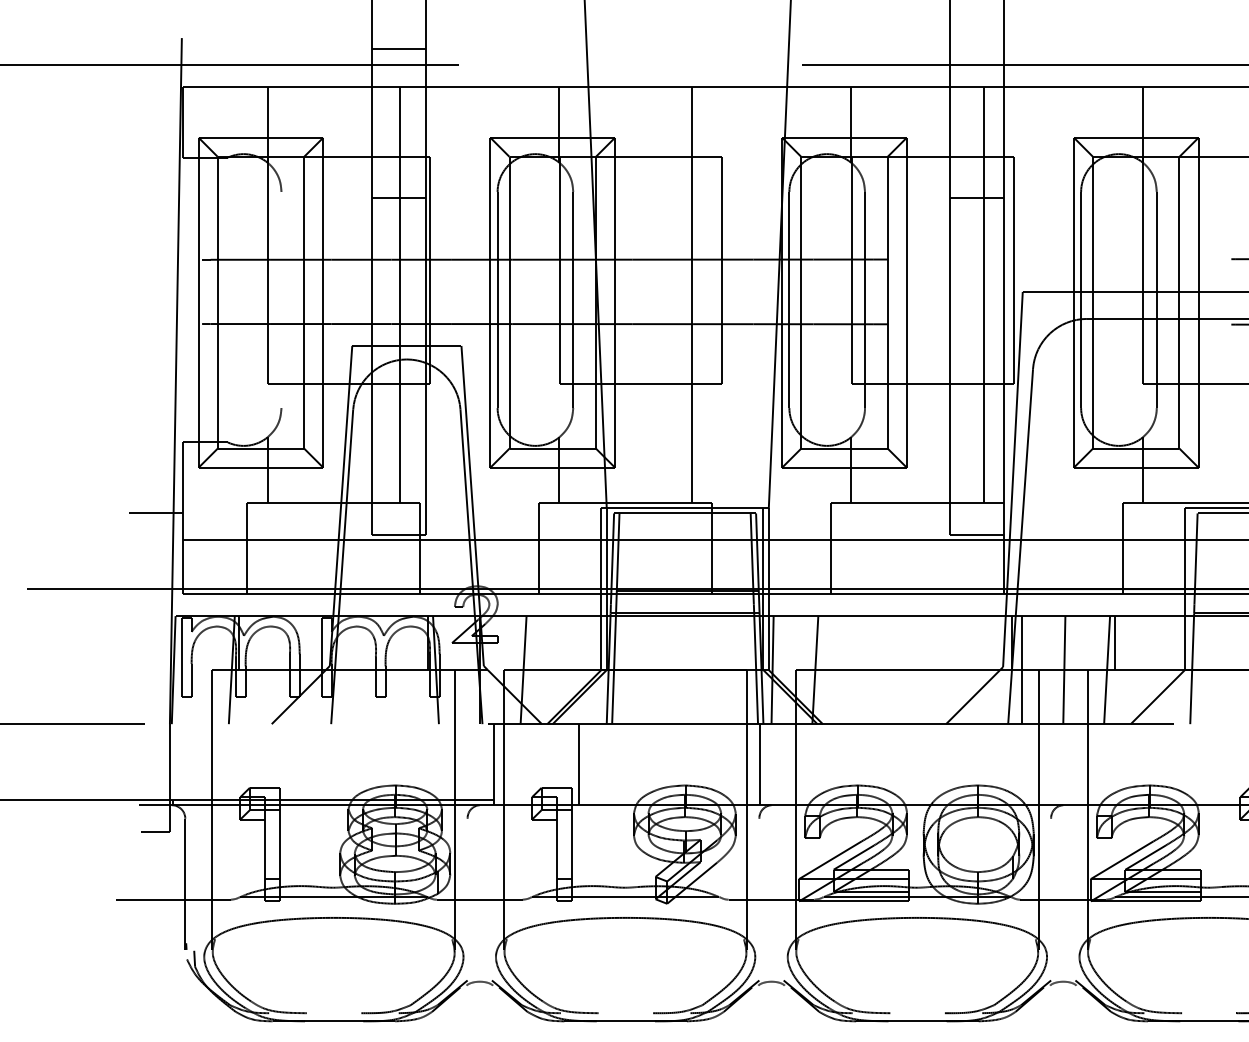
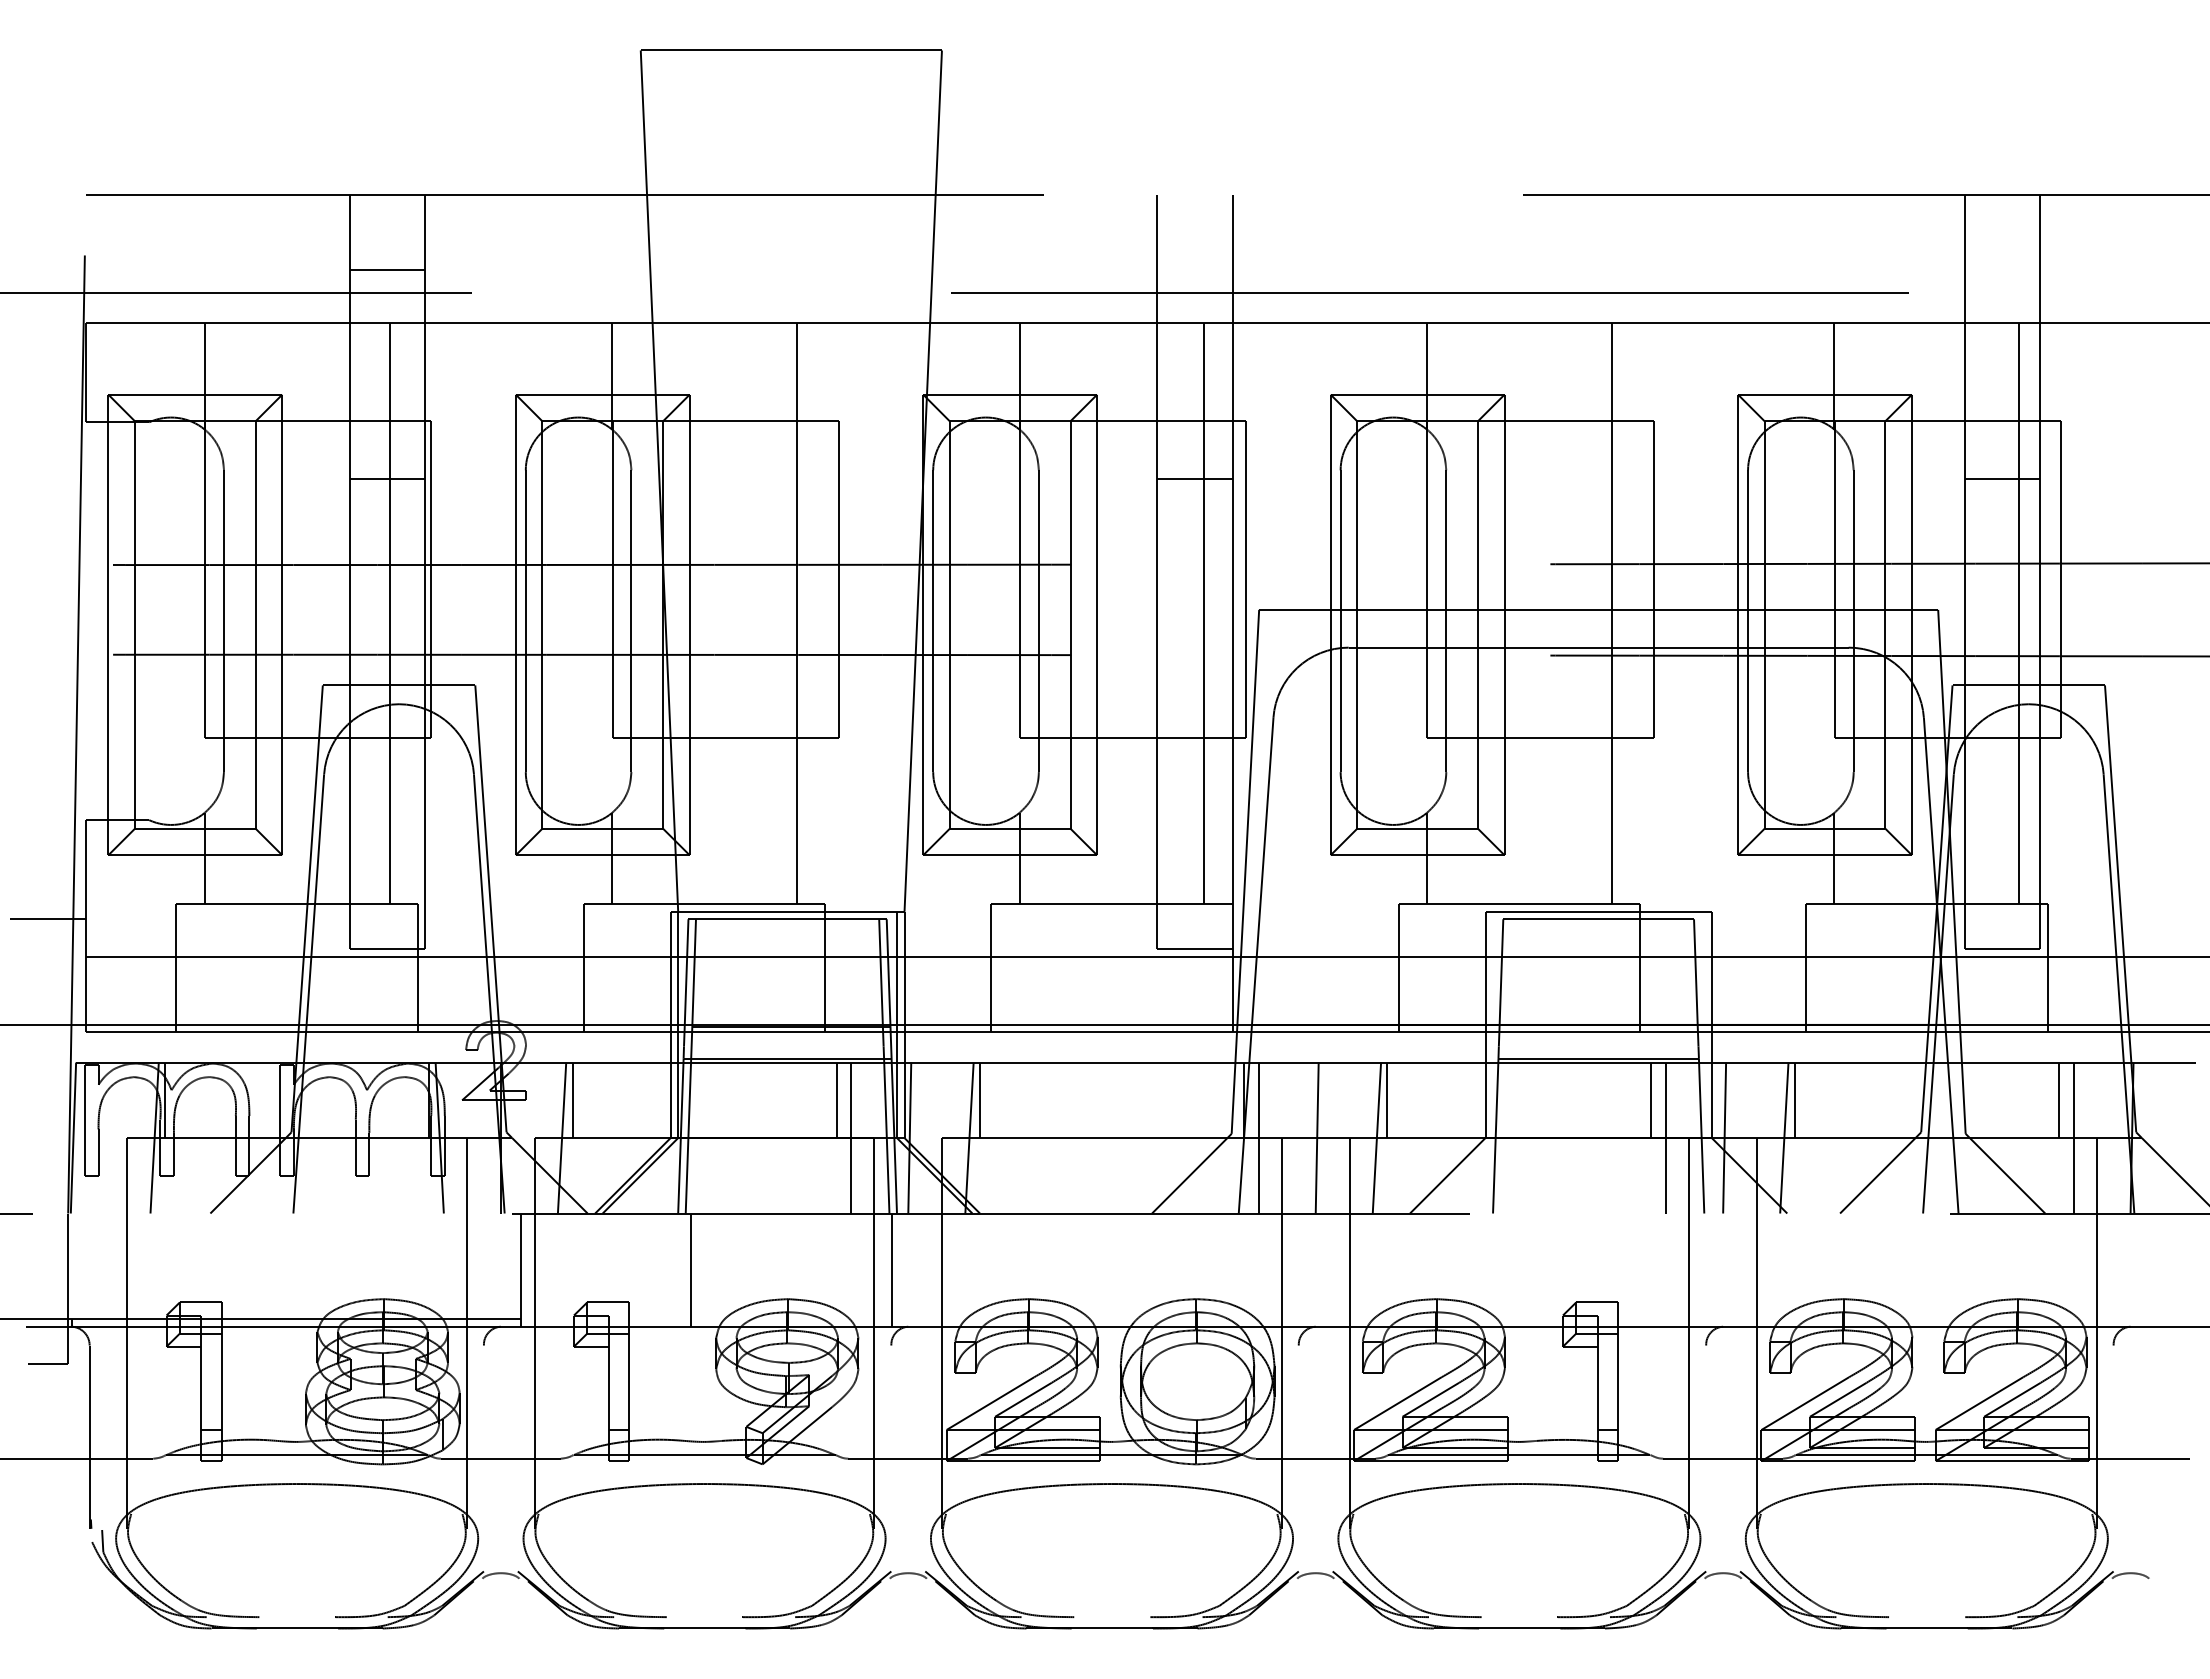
line: (281, 300) -> (223, 621), added
line: (531, 643) -> (572, 1100), added
line: (720, 643) -> (836, 1100), added
line: (822, 643) -> (979, 1100), added
line: (730, 669) -> (851, 1137), added
line: (579, 764) -> (691, 1269), moved

